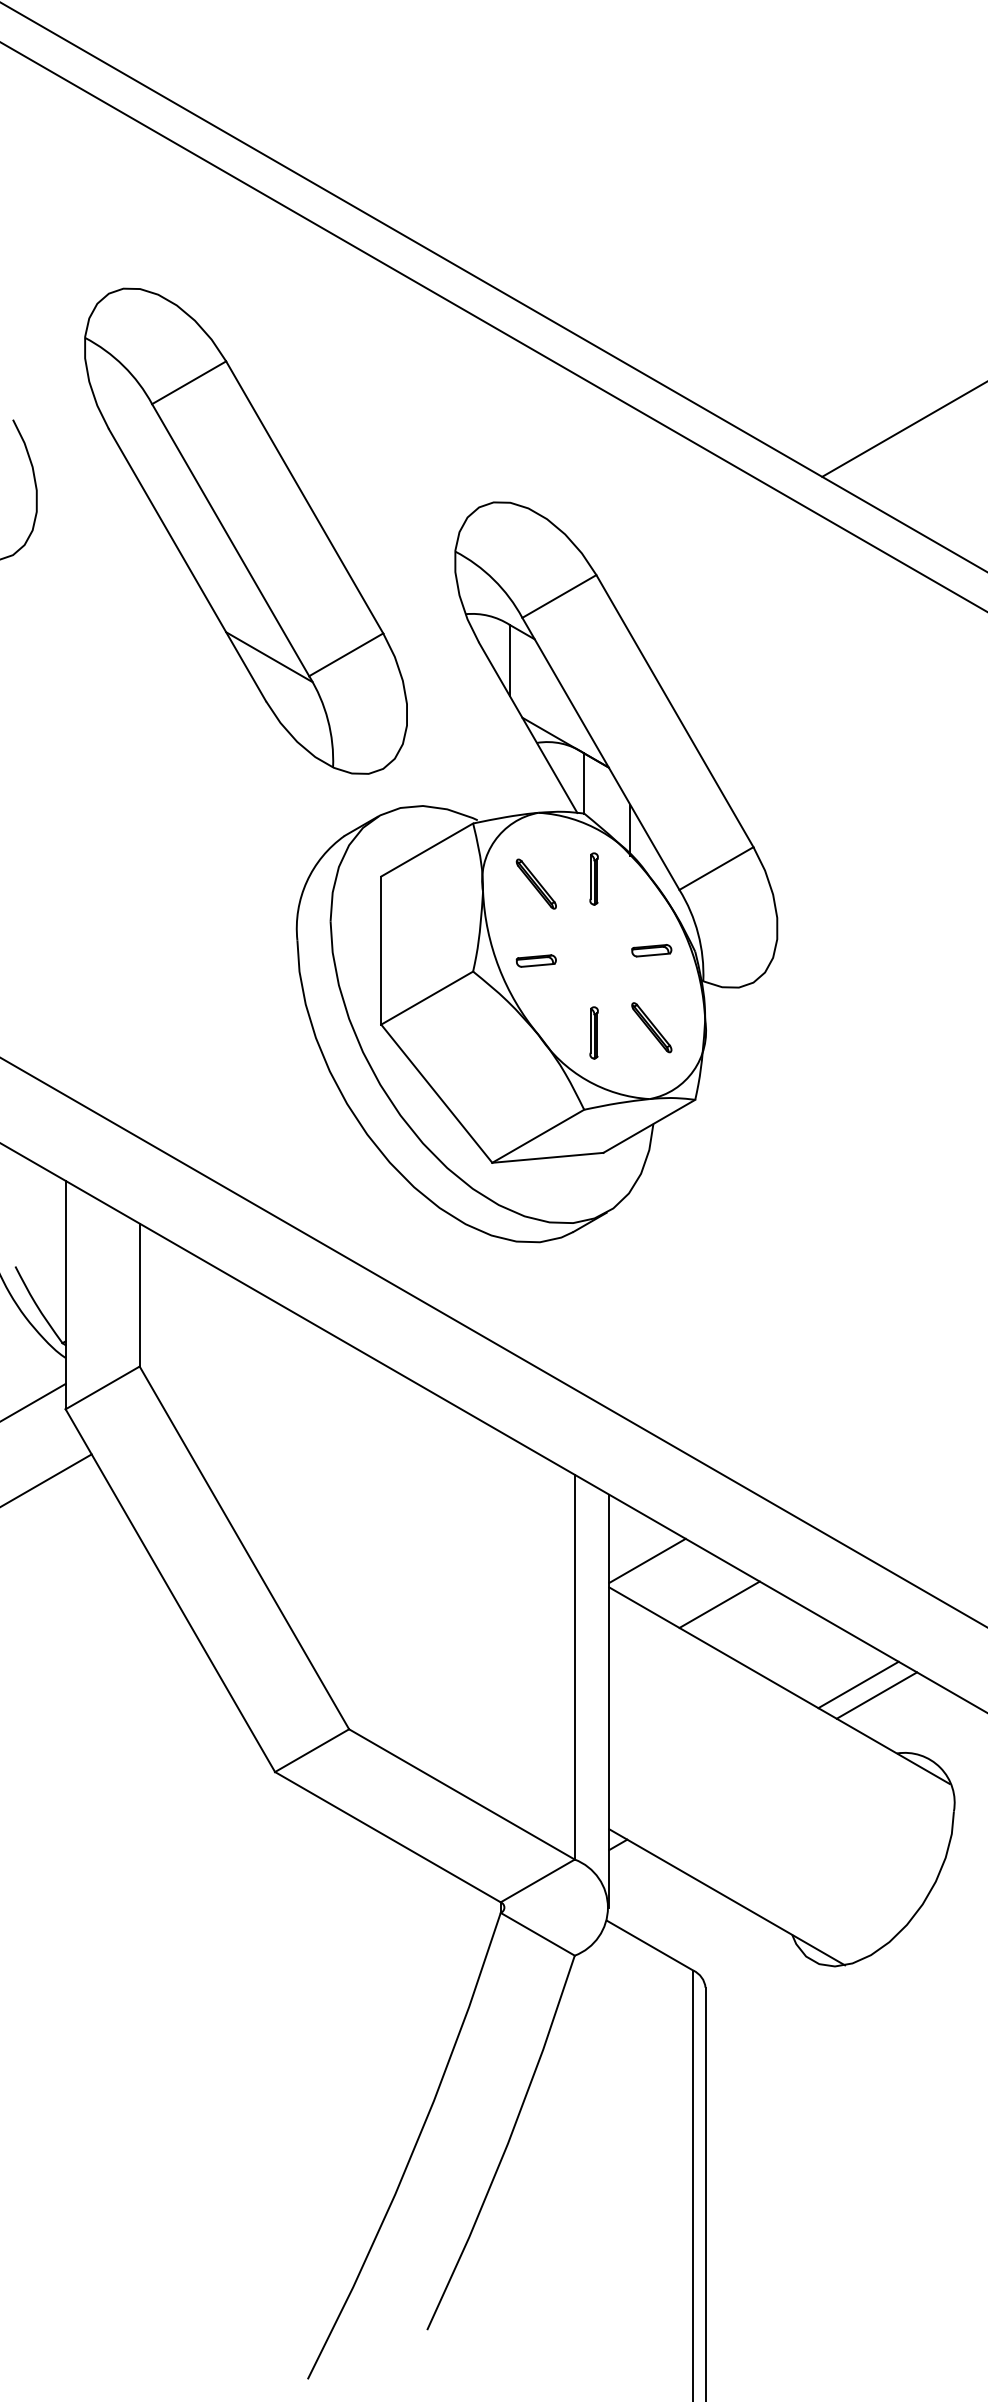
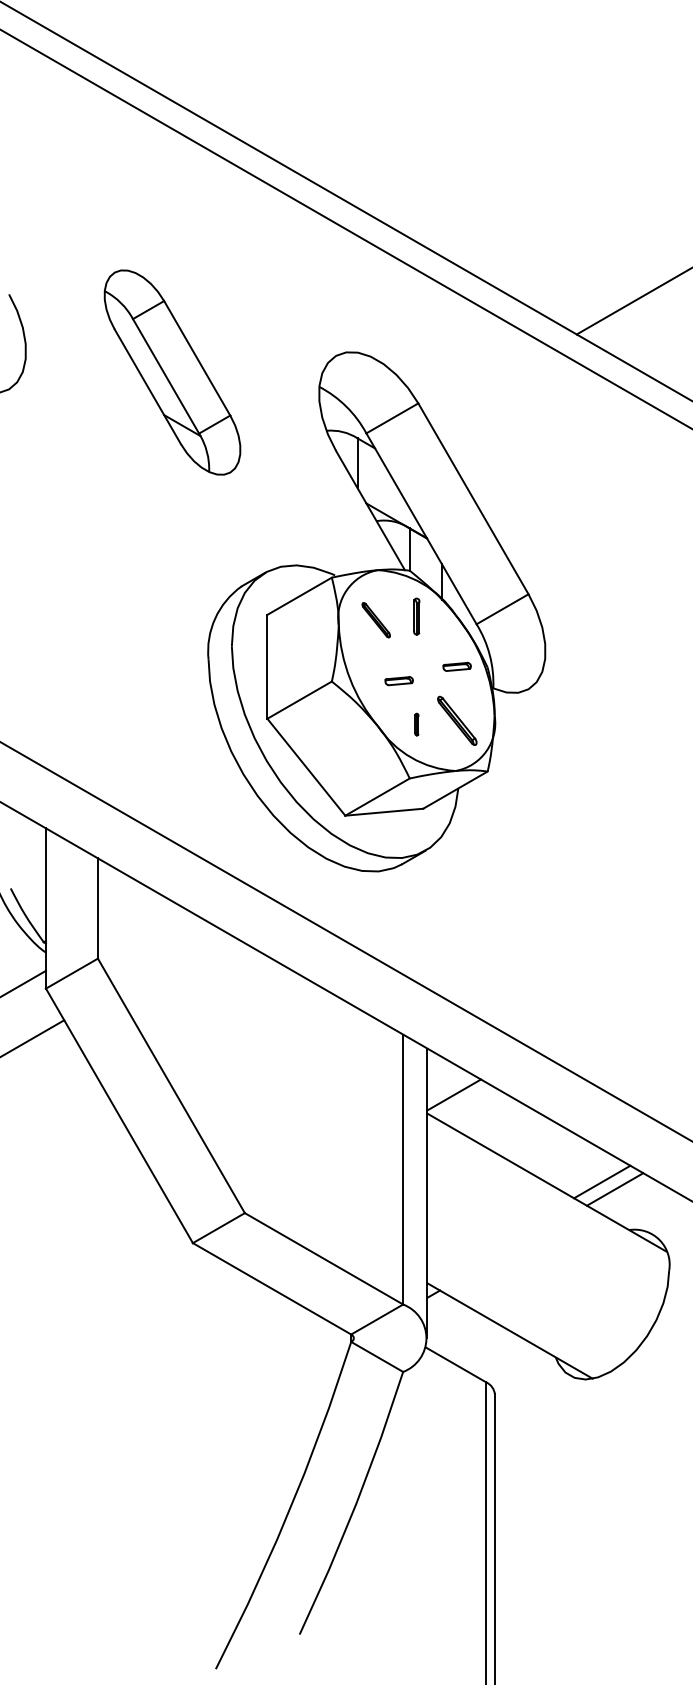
part: (245, 531) -> (172, 372), size x0.6
part: (535, 961) -> (398, 681), moved
part: (650, 1027) -> (456, 720), size x1.4
part: (593, 1032) -> (416, 724), size x0.6
line: (719, 1604) -> (504, 1125), removed

